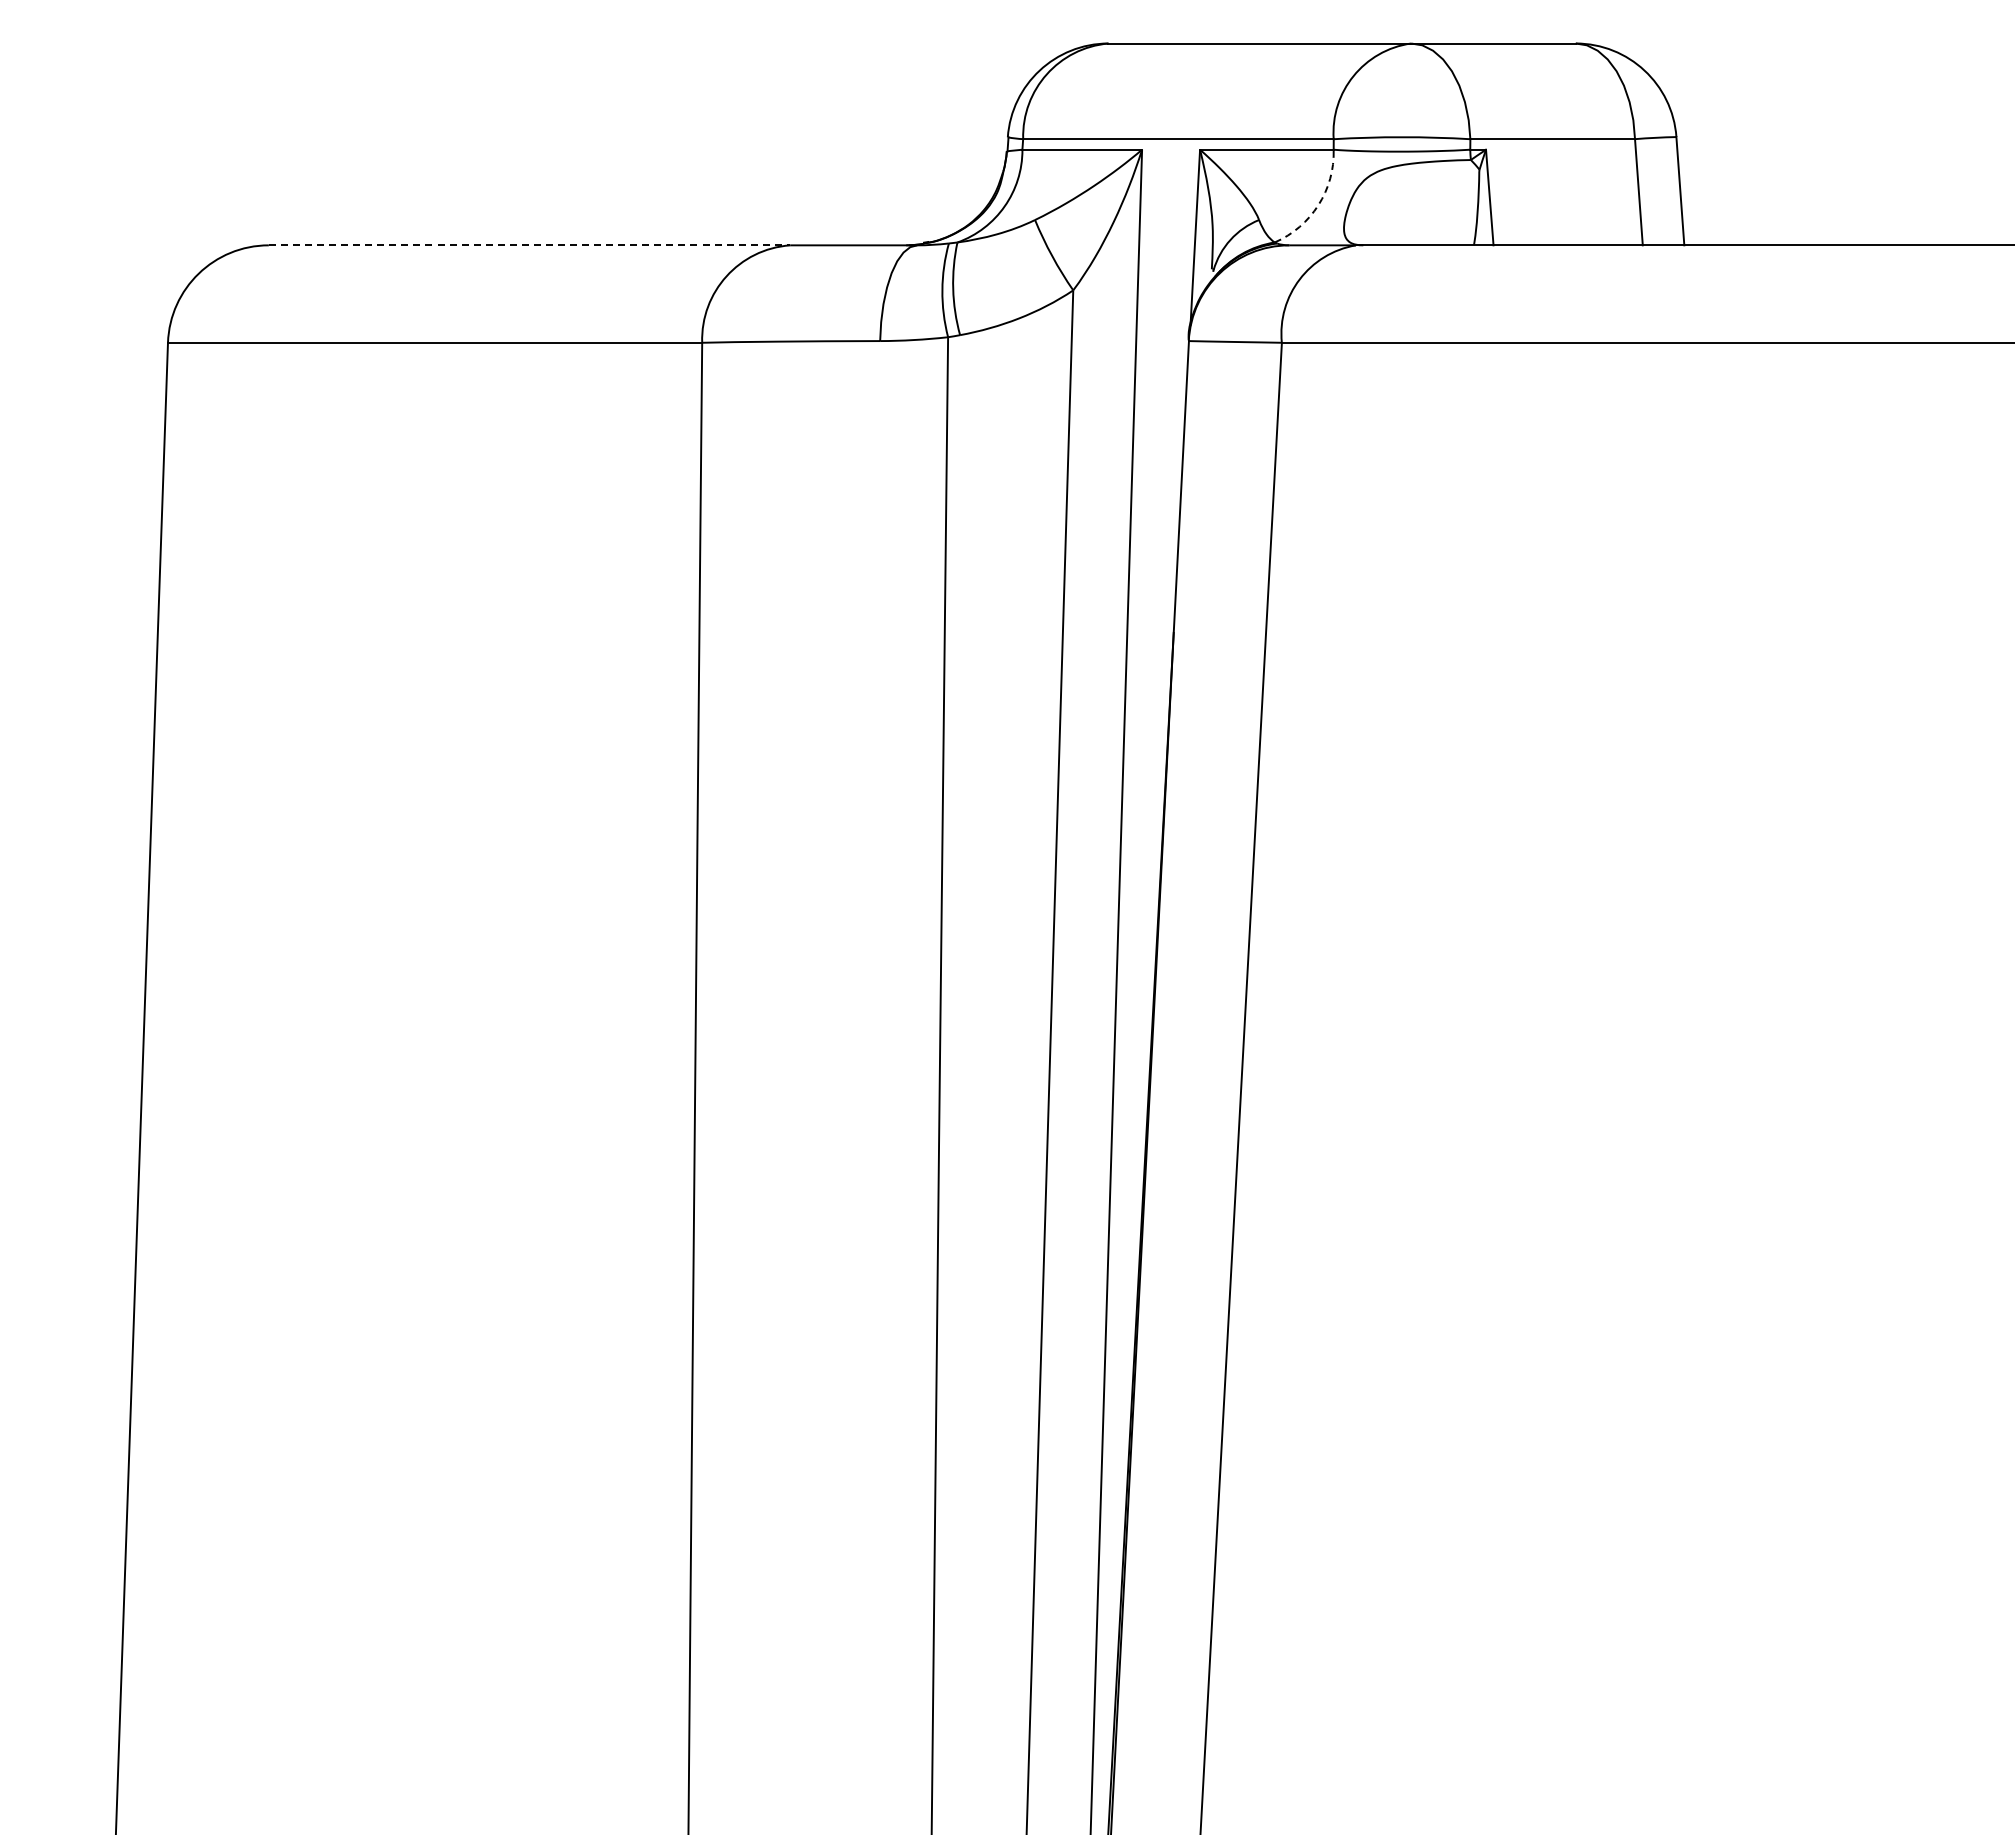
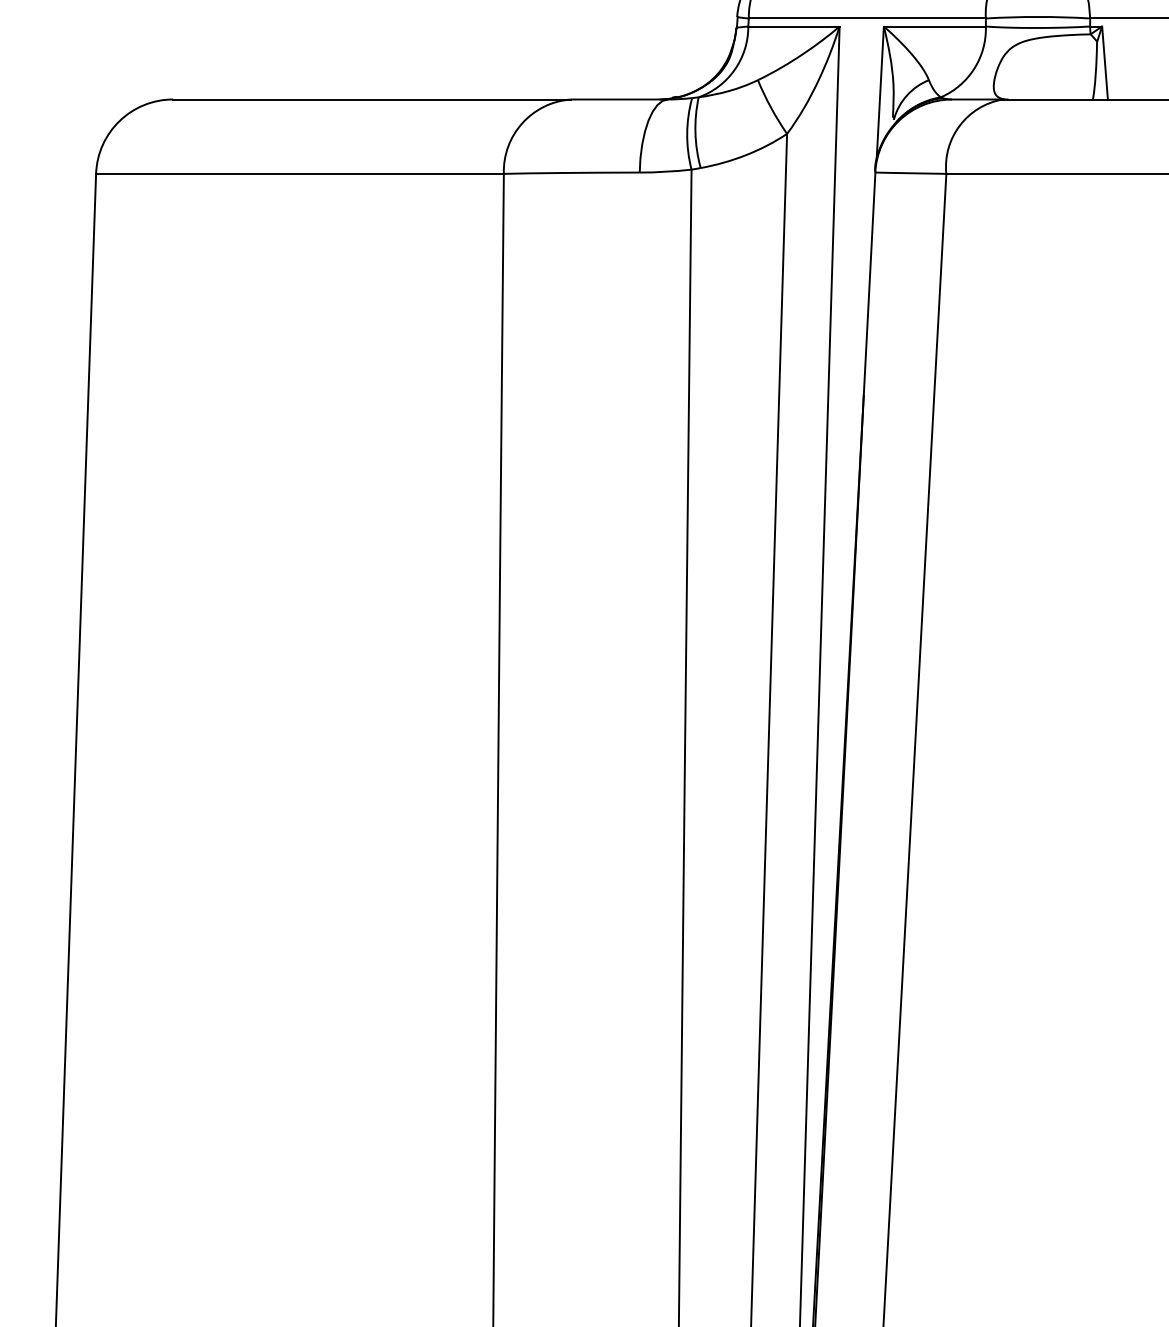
arc: (1318, 205) -> (974, 69), dashed -> solid
line: (529, 245) -> (372, 99), dashed -> solid

